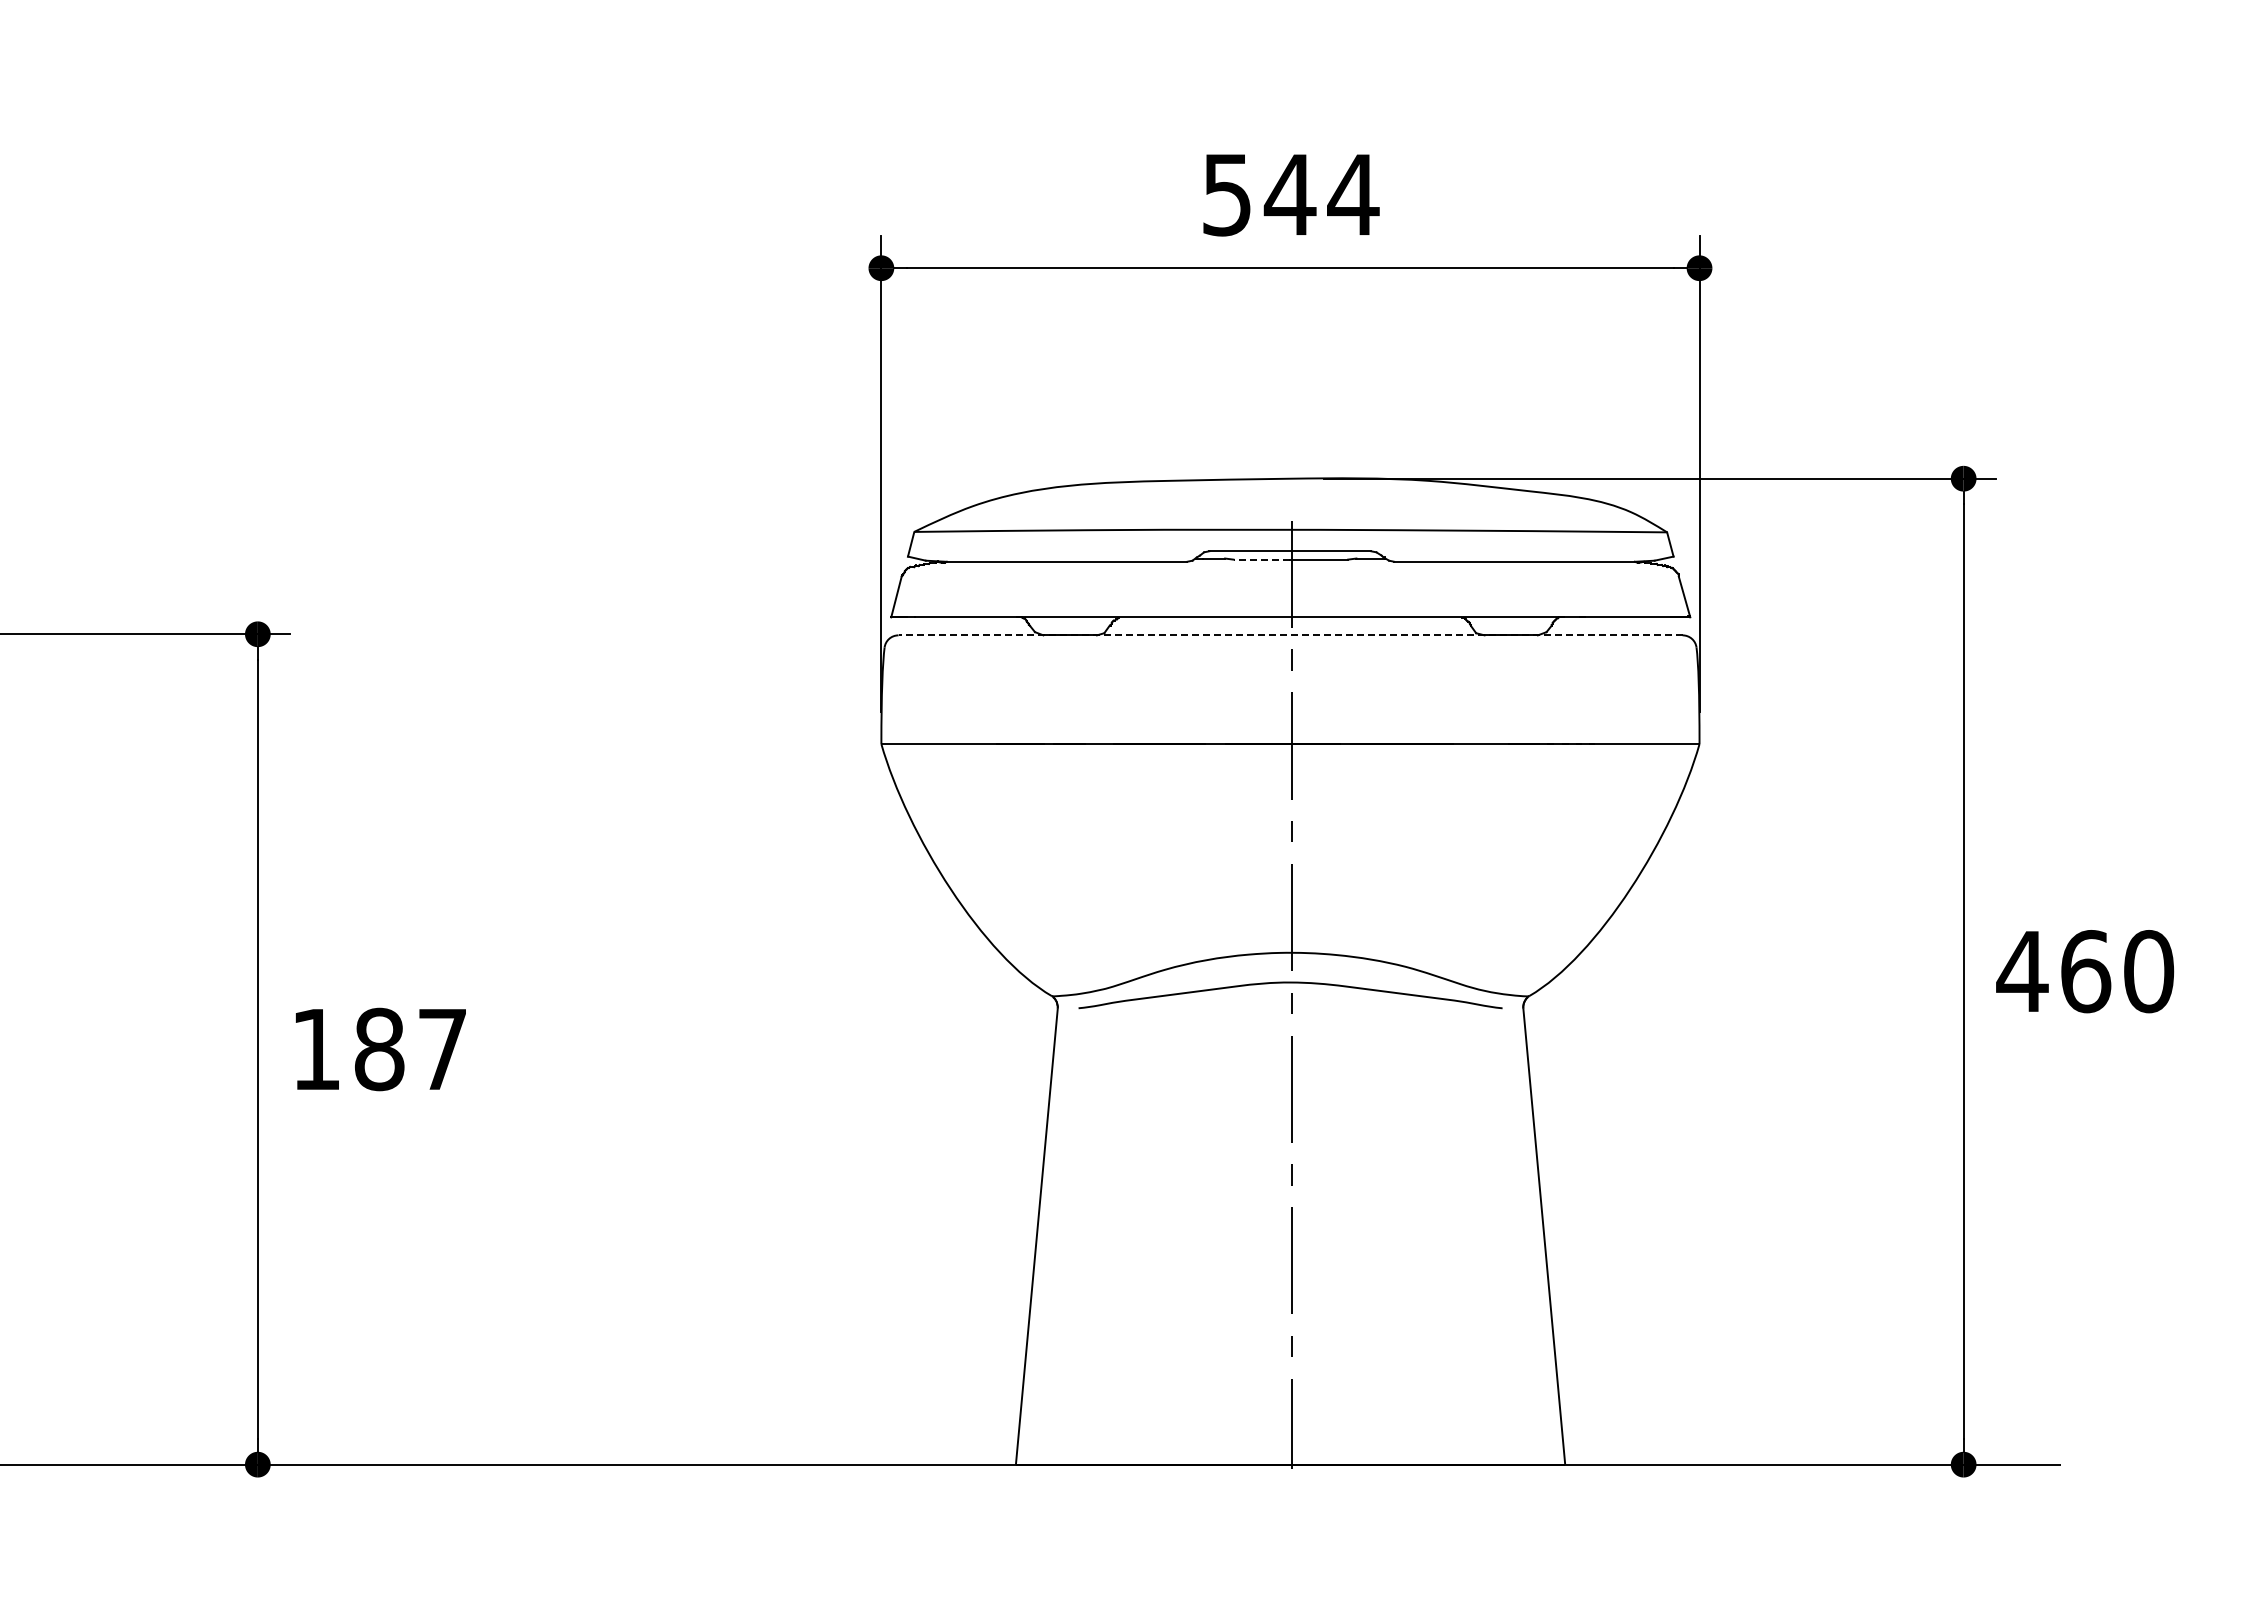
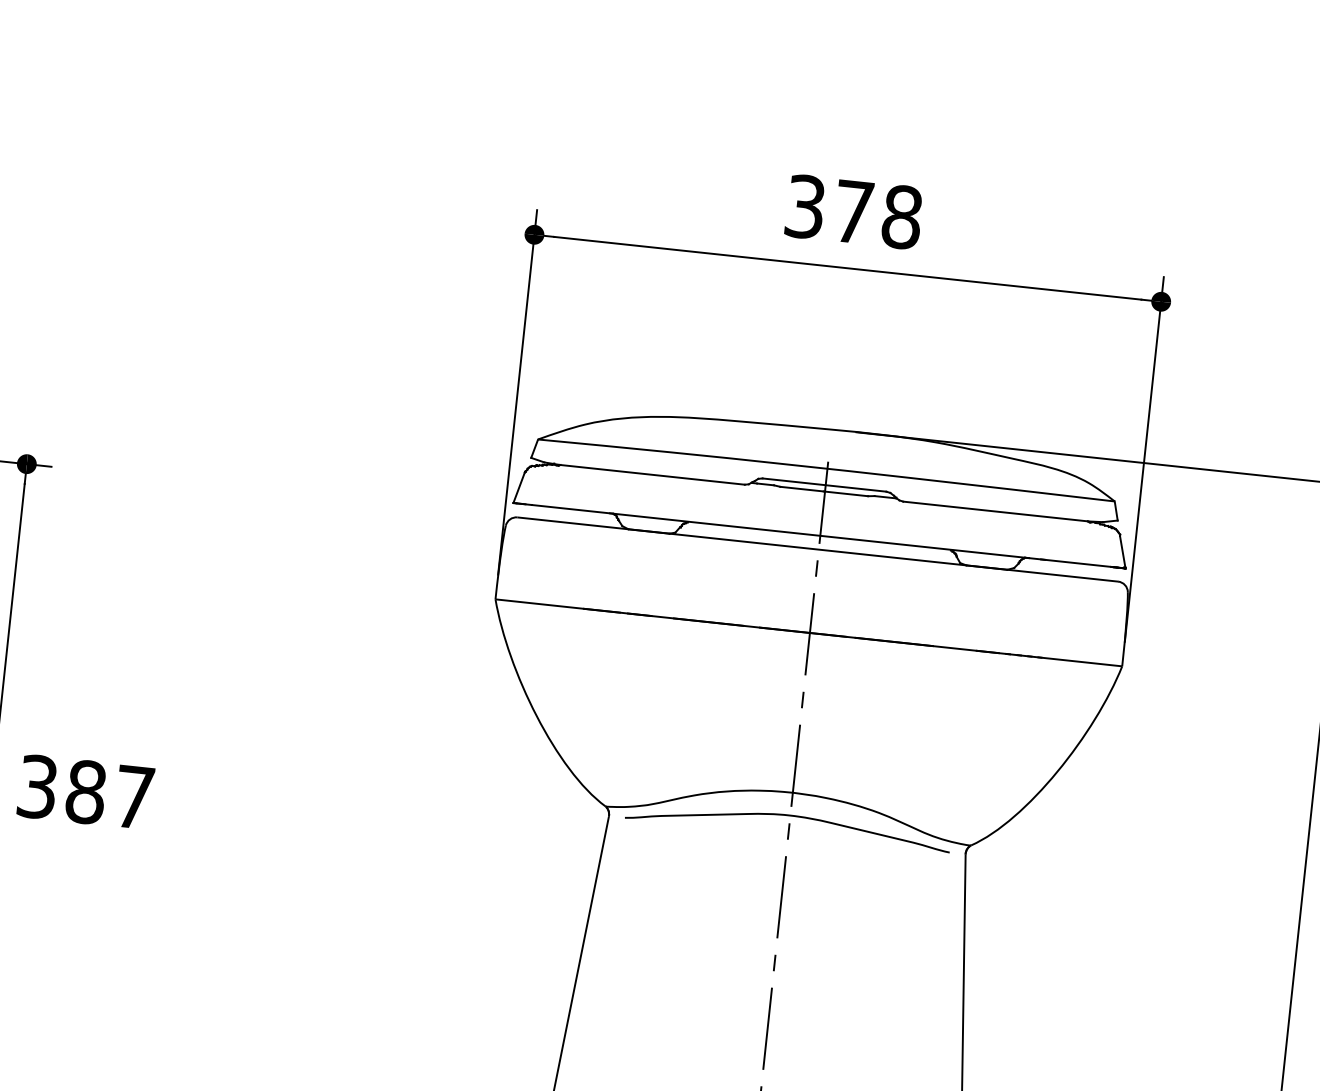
text: (1291, 194) -> (854, 211), 544 -> 378
line: (1261, 559) -> (801, 489), dashed -> solid
line: (1290, 635) -> (817, 549), dashed -> solid
text: (316, 1049) -> (37, 787), 187 -> 387

